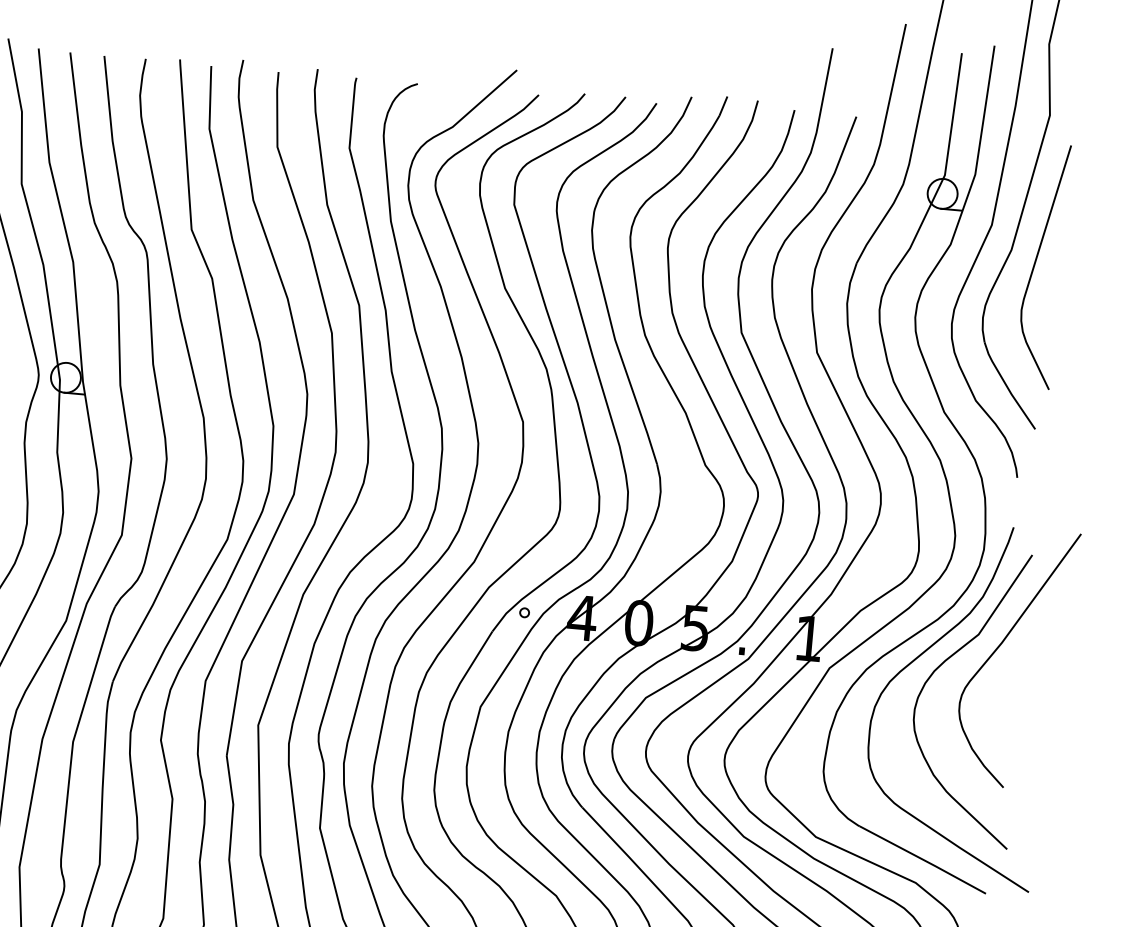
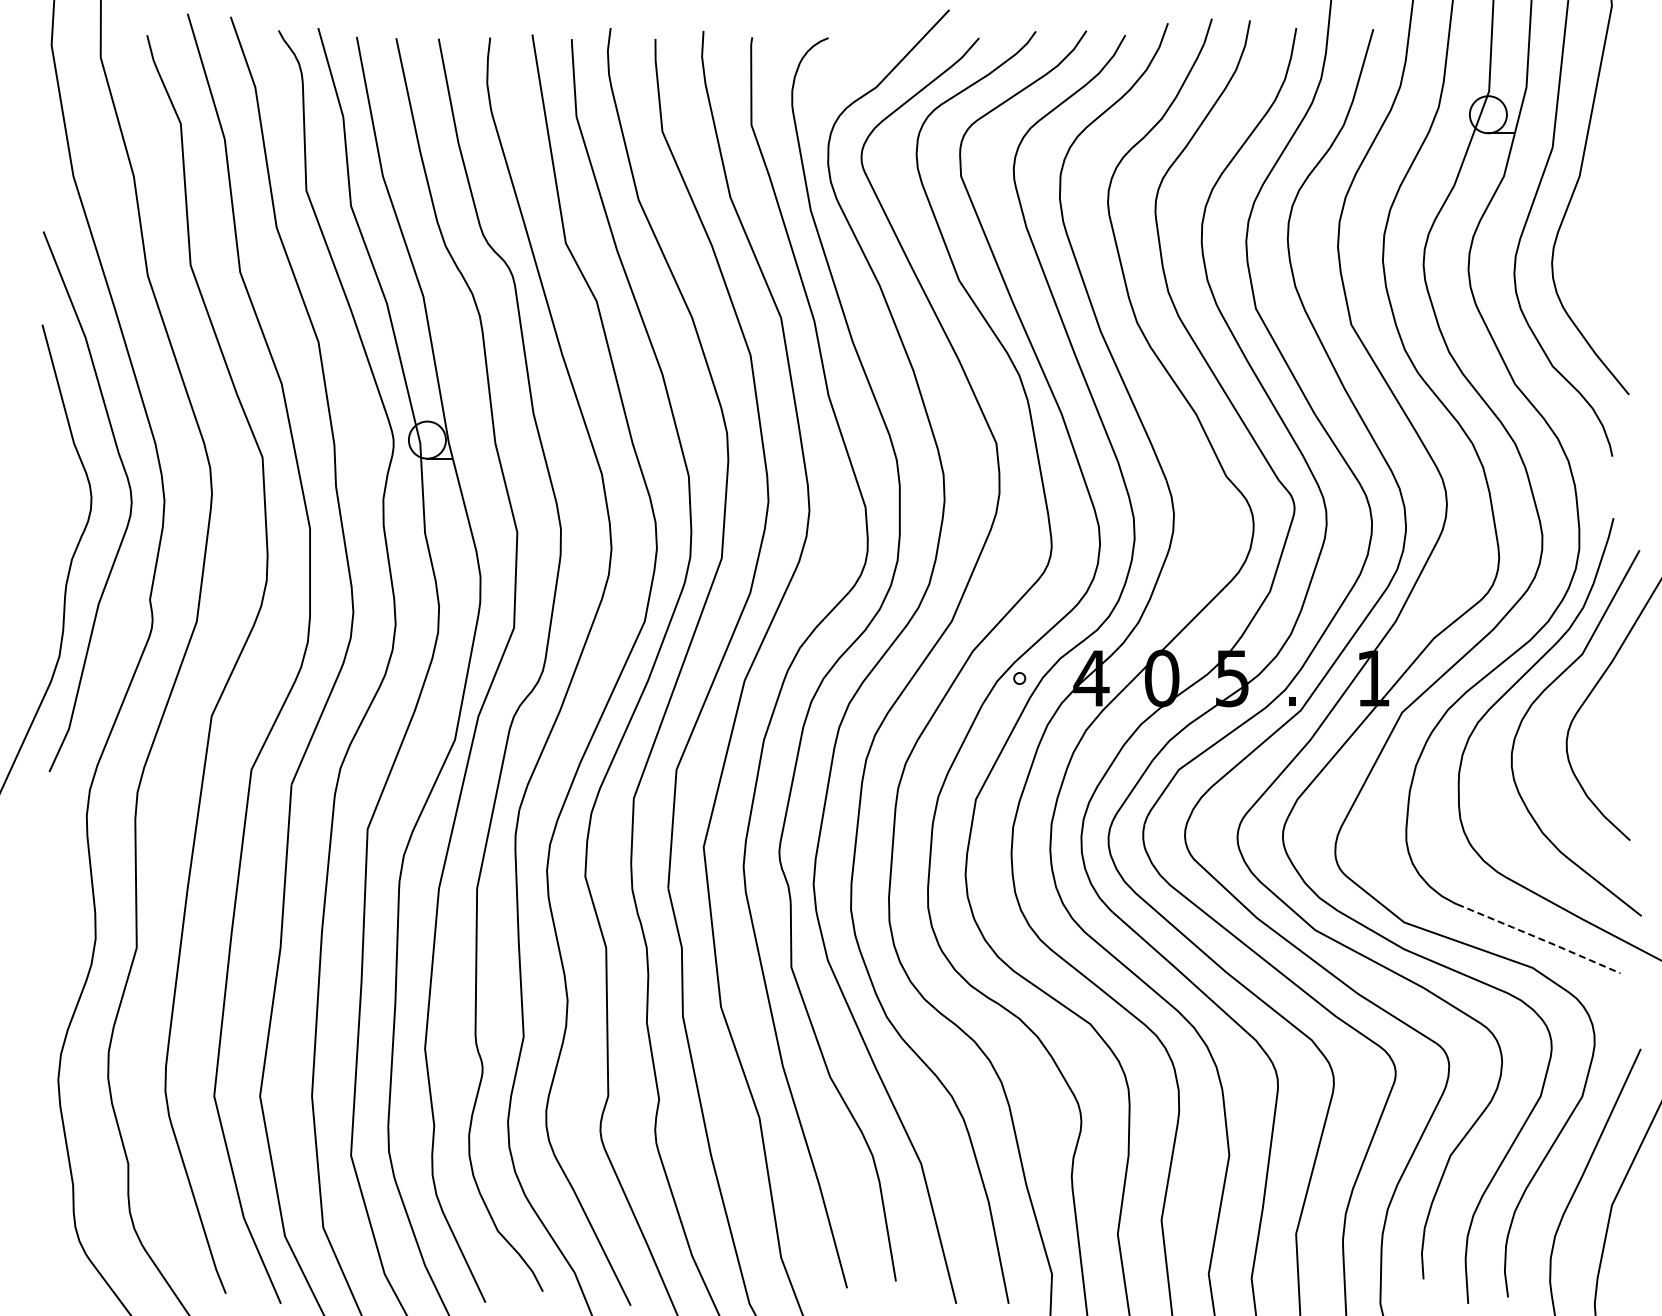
curve: (1036, 262) -> (1611, 189), removed
line: (923, 859) -> (1539, 938), solid -> dashed

